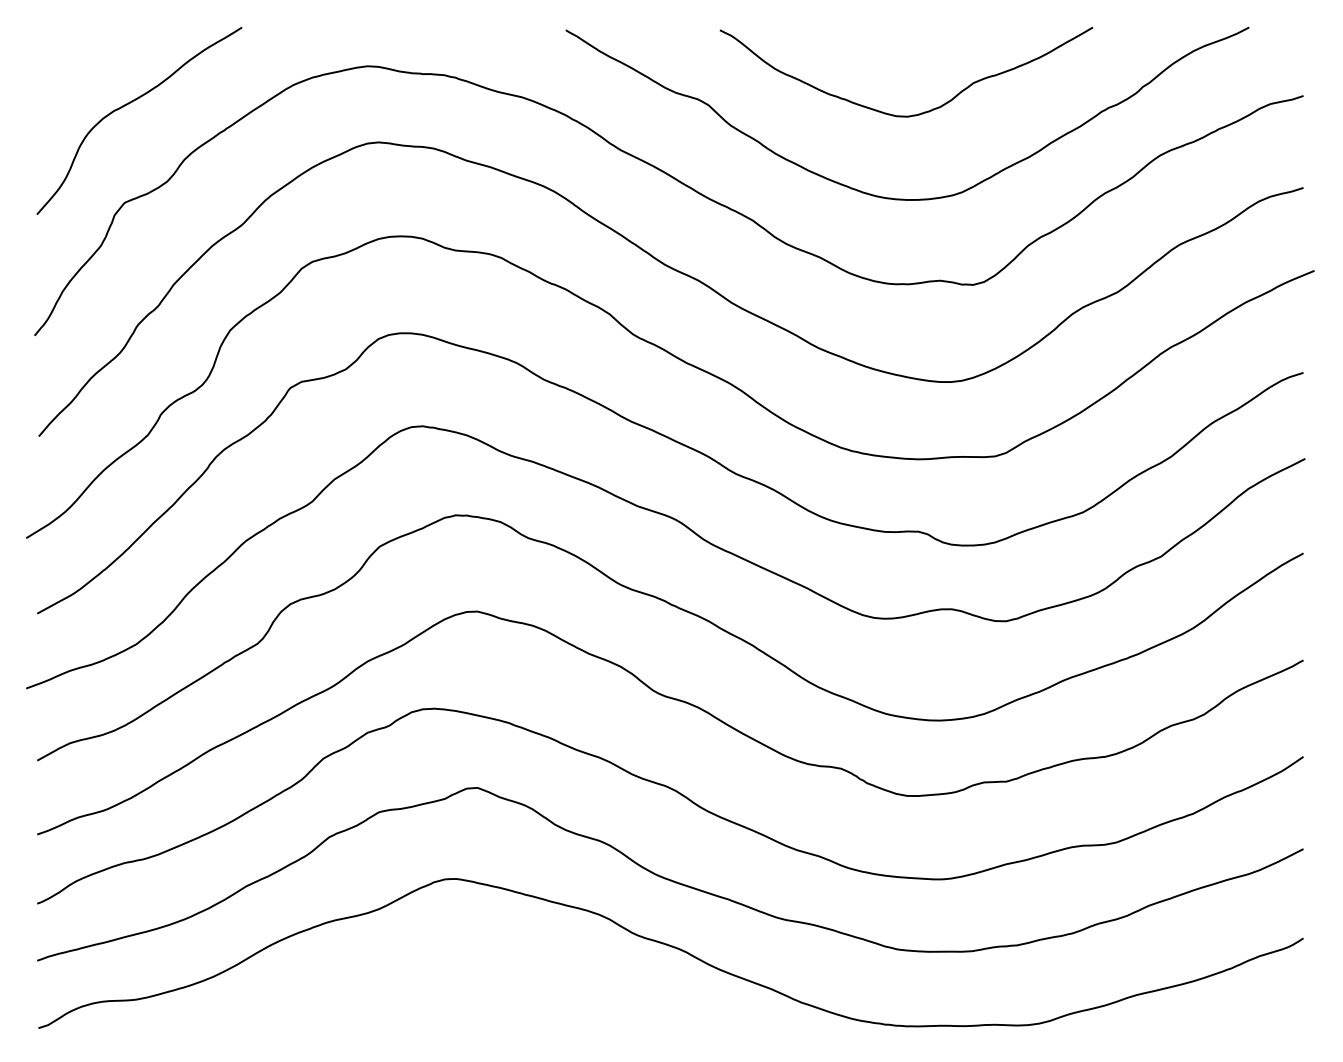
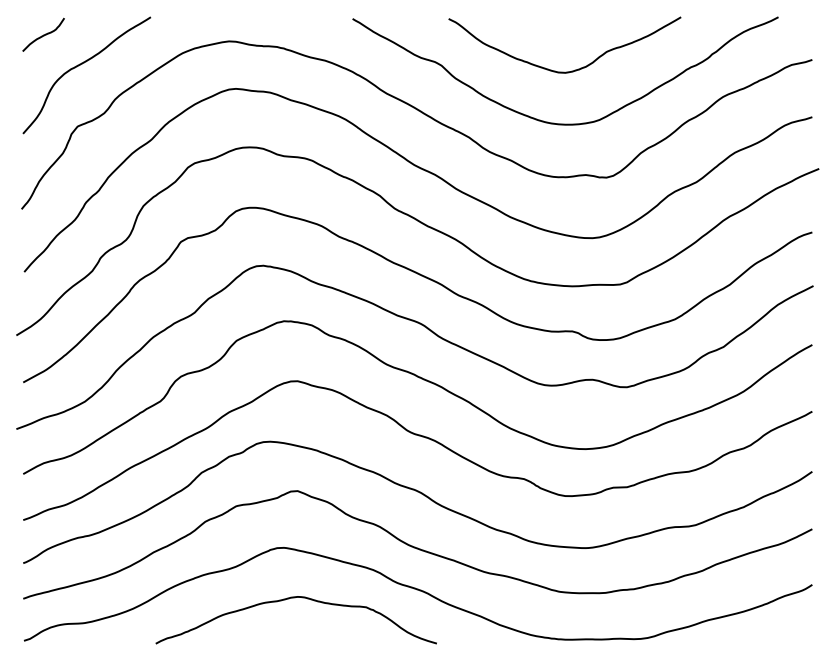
curve: (69, 55) -> (43, 34), added
curve: (464, 961) -> (289, 599), added

